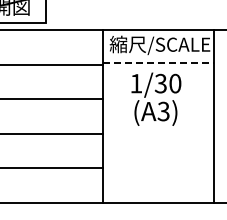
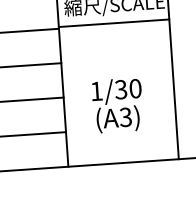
line: (158, 62) -> (114, 22), dashed -> solid
text: (156, 98) -> (117, 104), moved

